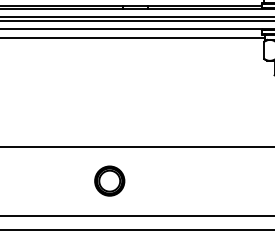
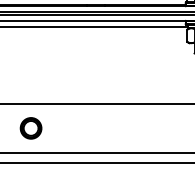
part: (109, 180) -> (30, 127), moved

